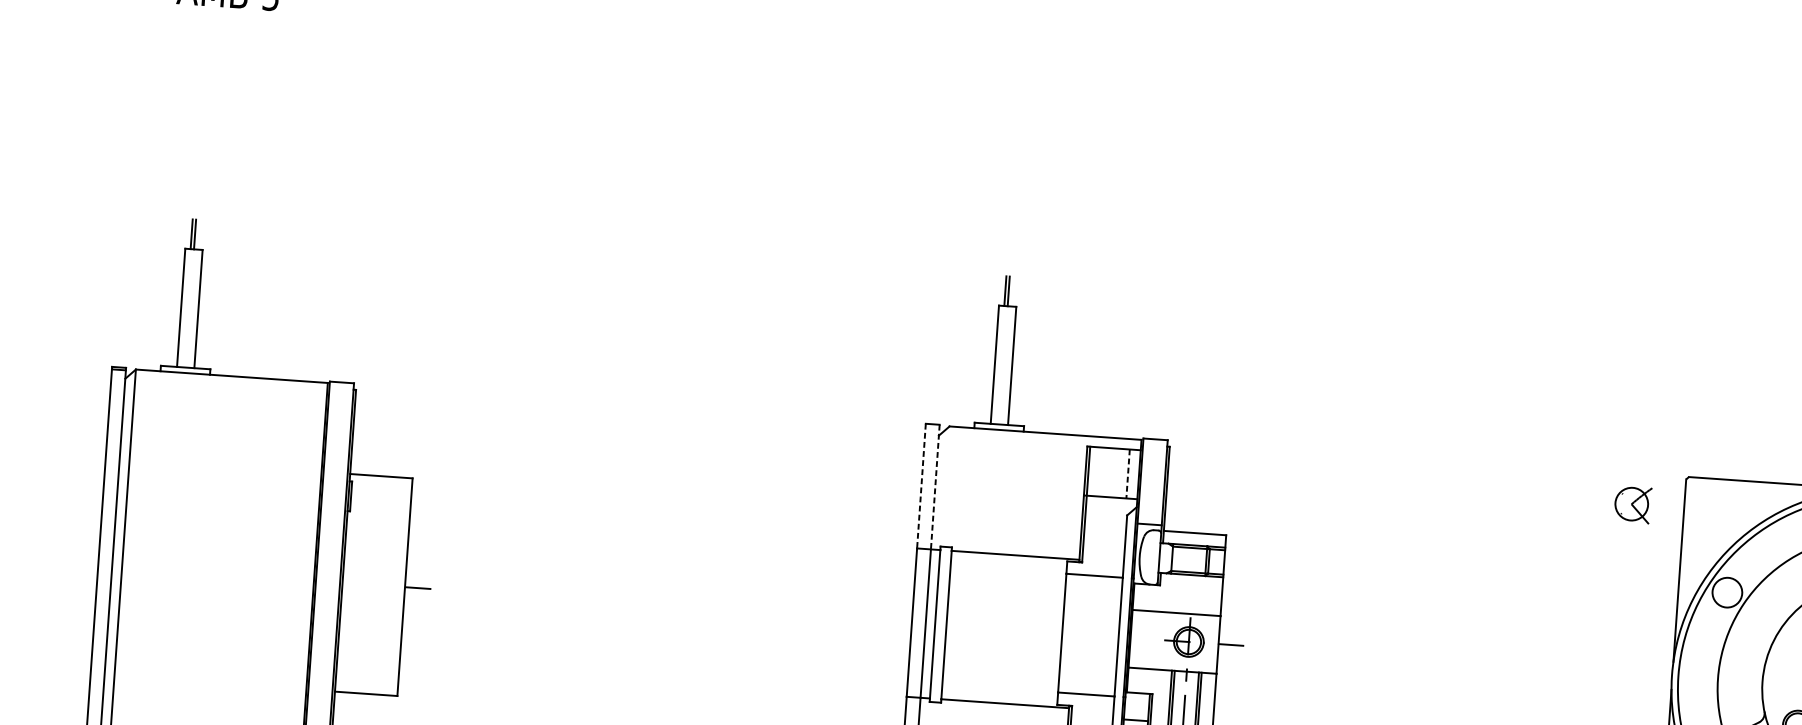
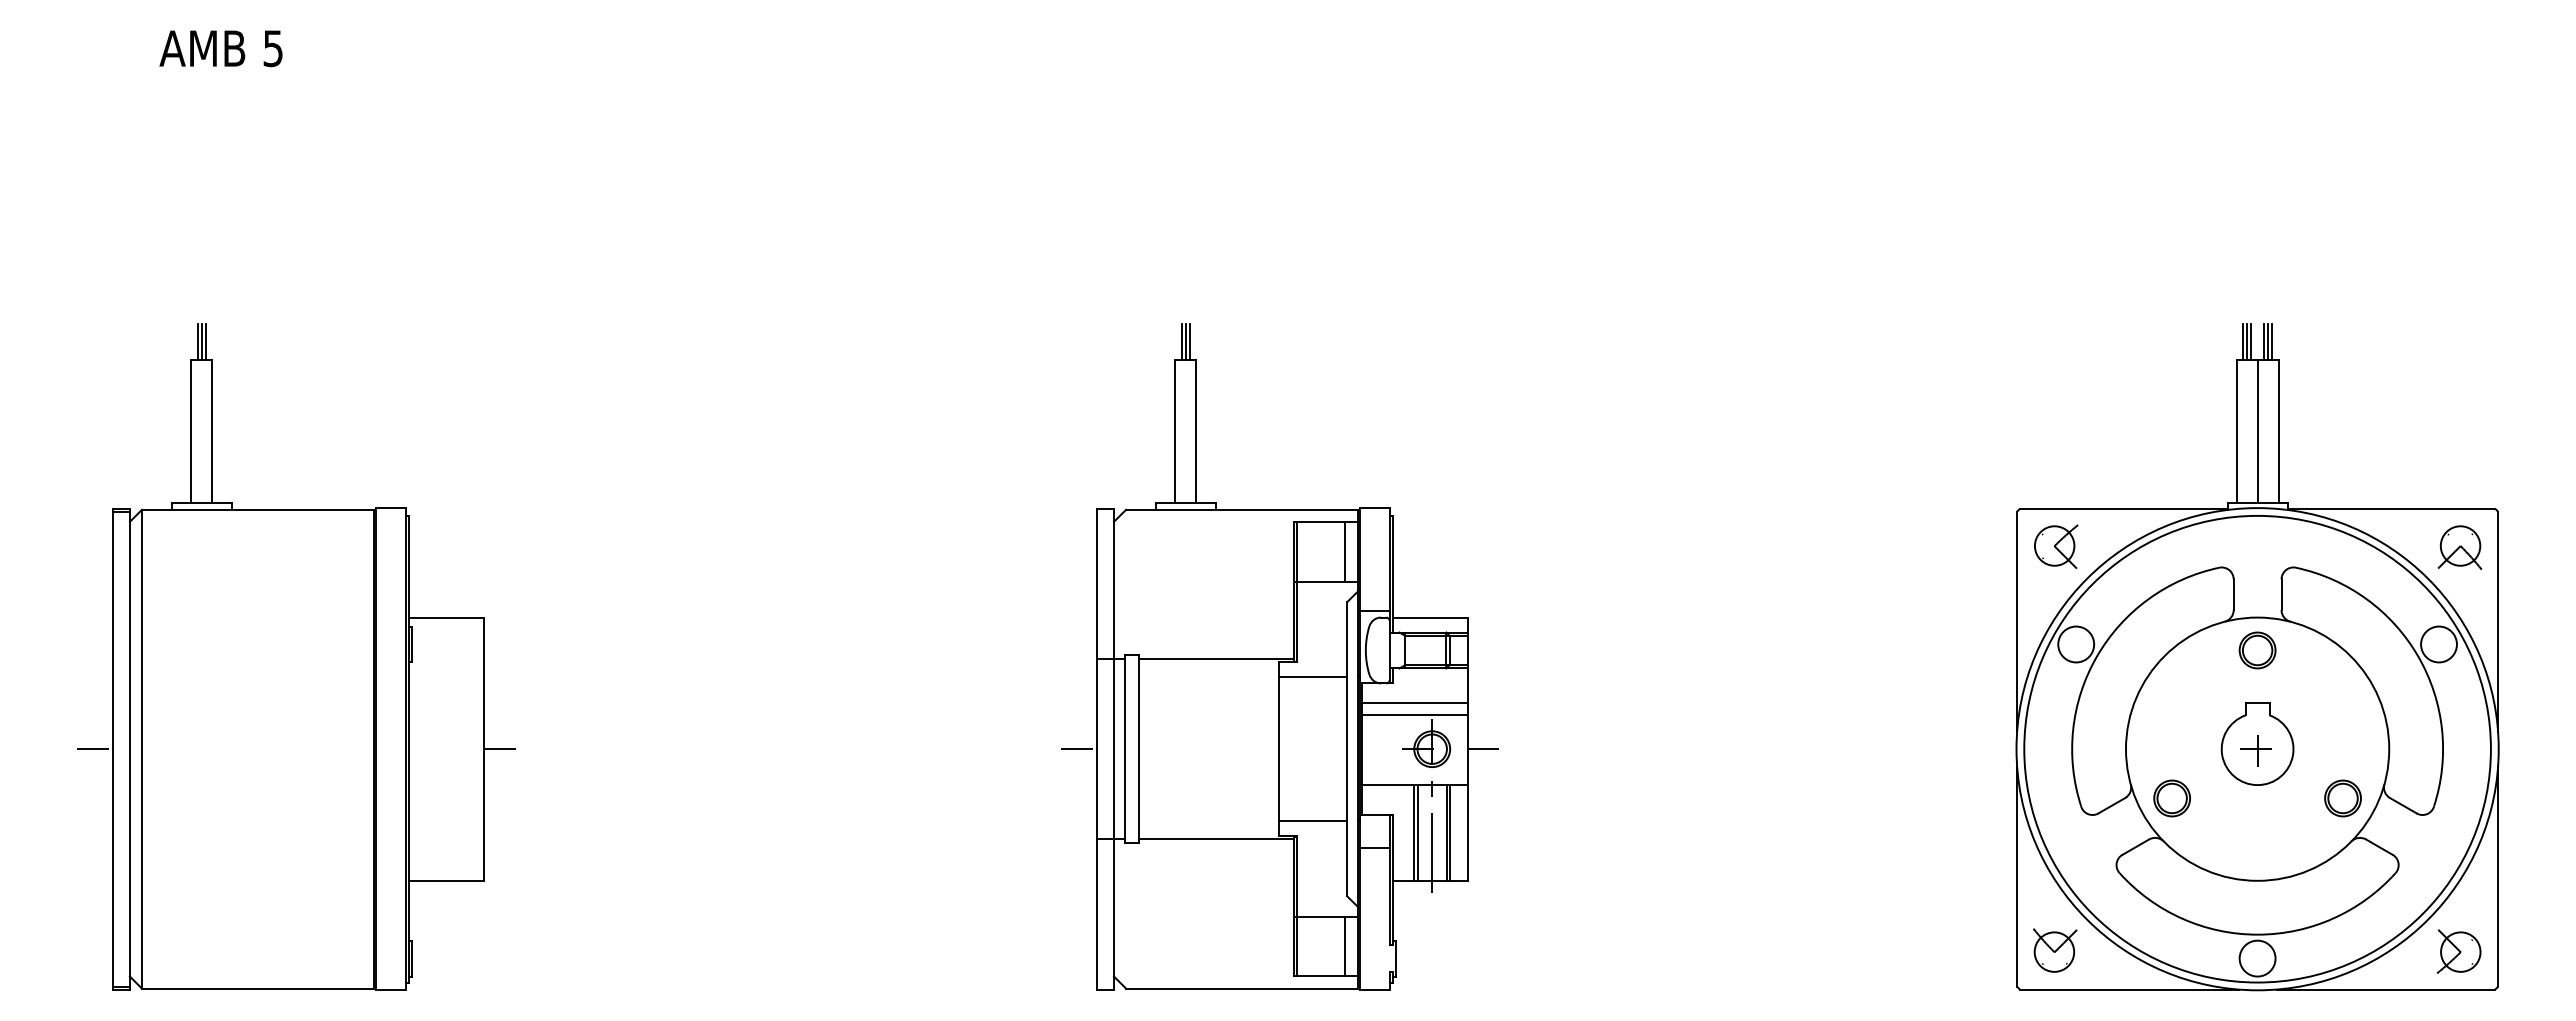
line: (198, 234) -> (205, 342), added
line: (1011, 291) -> (1189, 342), added
line: (1127, 474) -> (1344, 552), dashed -> solid
line: (921, 486) -> (1097, 584), dashed -> solid
line: (934, 487) -> (1113, 584), dashed -> solid
part: (1633, 504) -> (2056, 546), moved
line: (83, 564) -> (95, 749), added
line: (1176, 602) -> (1414, 702), added
line: (897, 621) -> (1079, 749), added

